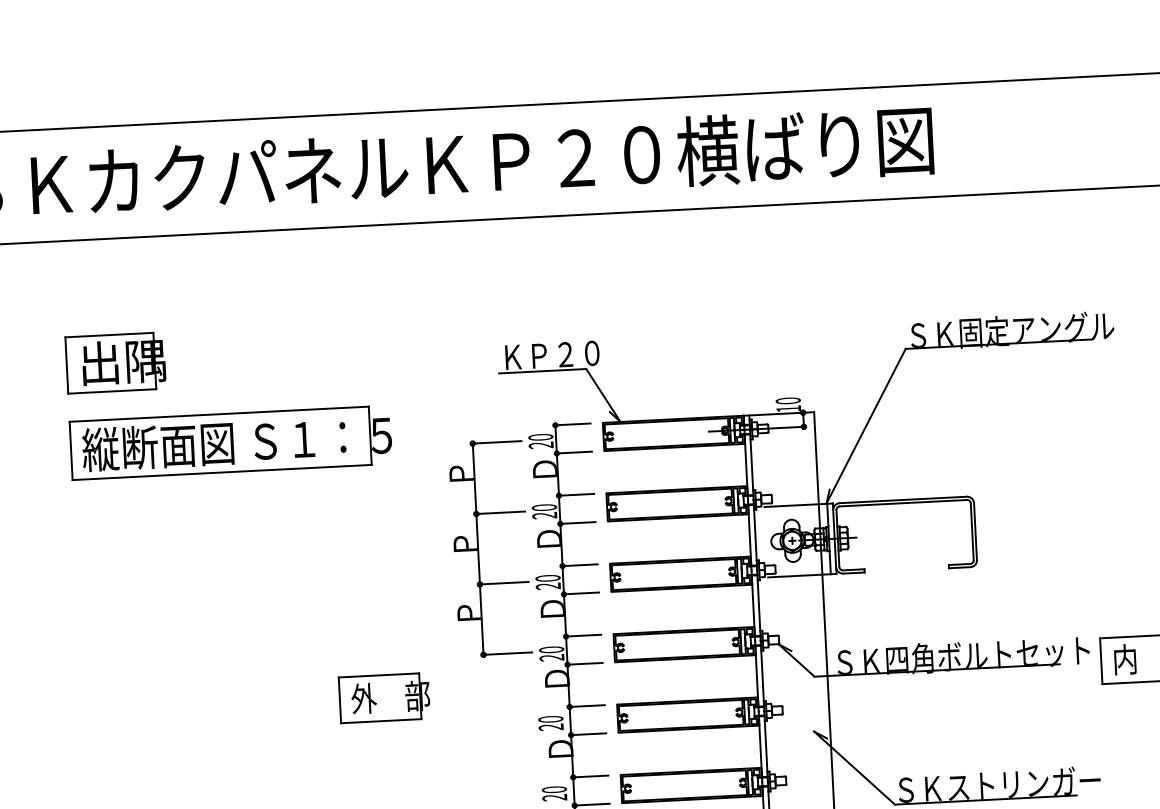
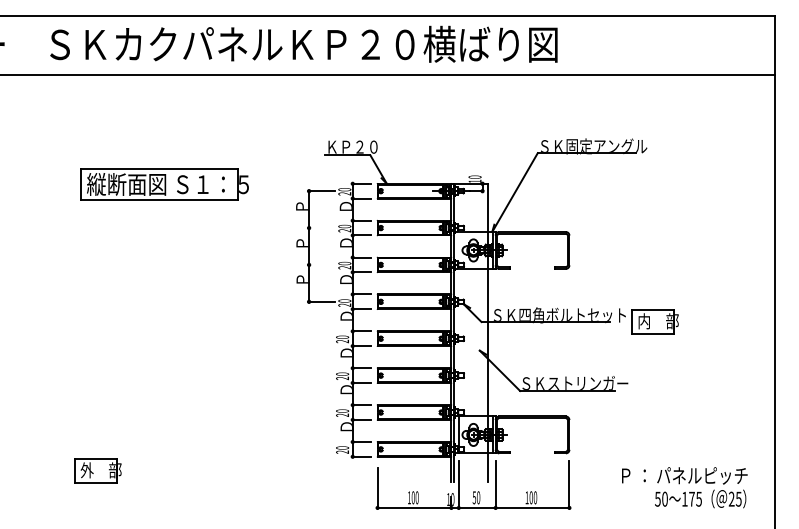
part: (115, 362) -> (124, 139), removed
part: (230, 443) -> (164, 184), moved
line: (500, 513) -> (321, 228), removed
line: (503, 582) -> (321, 264), removed
part: (383, 697) -> (255, 321), removed

